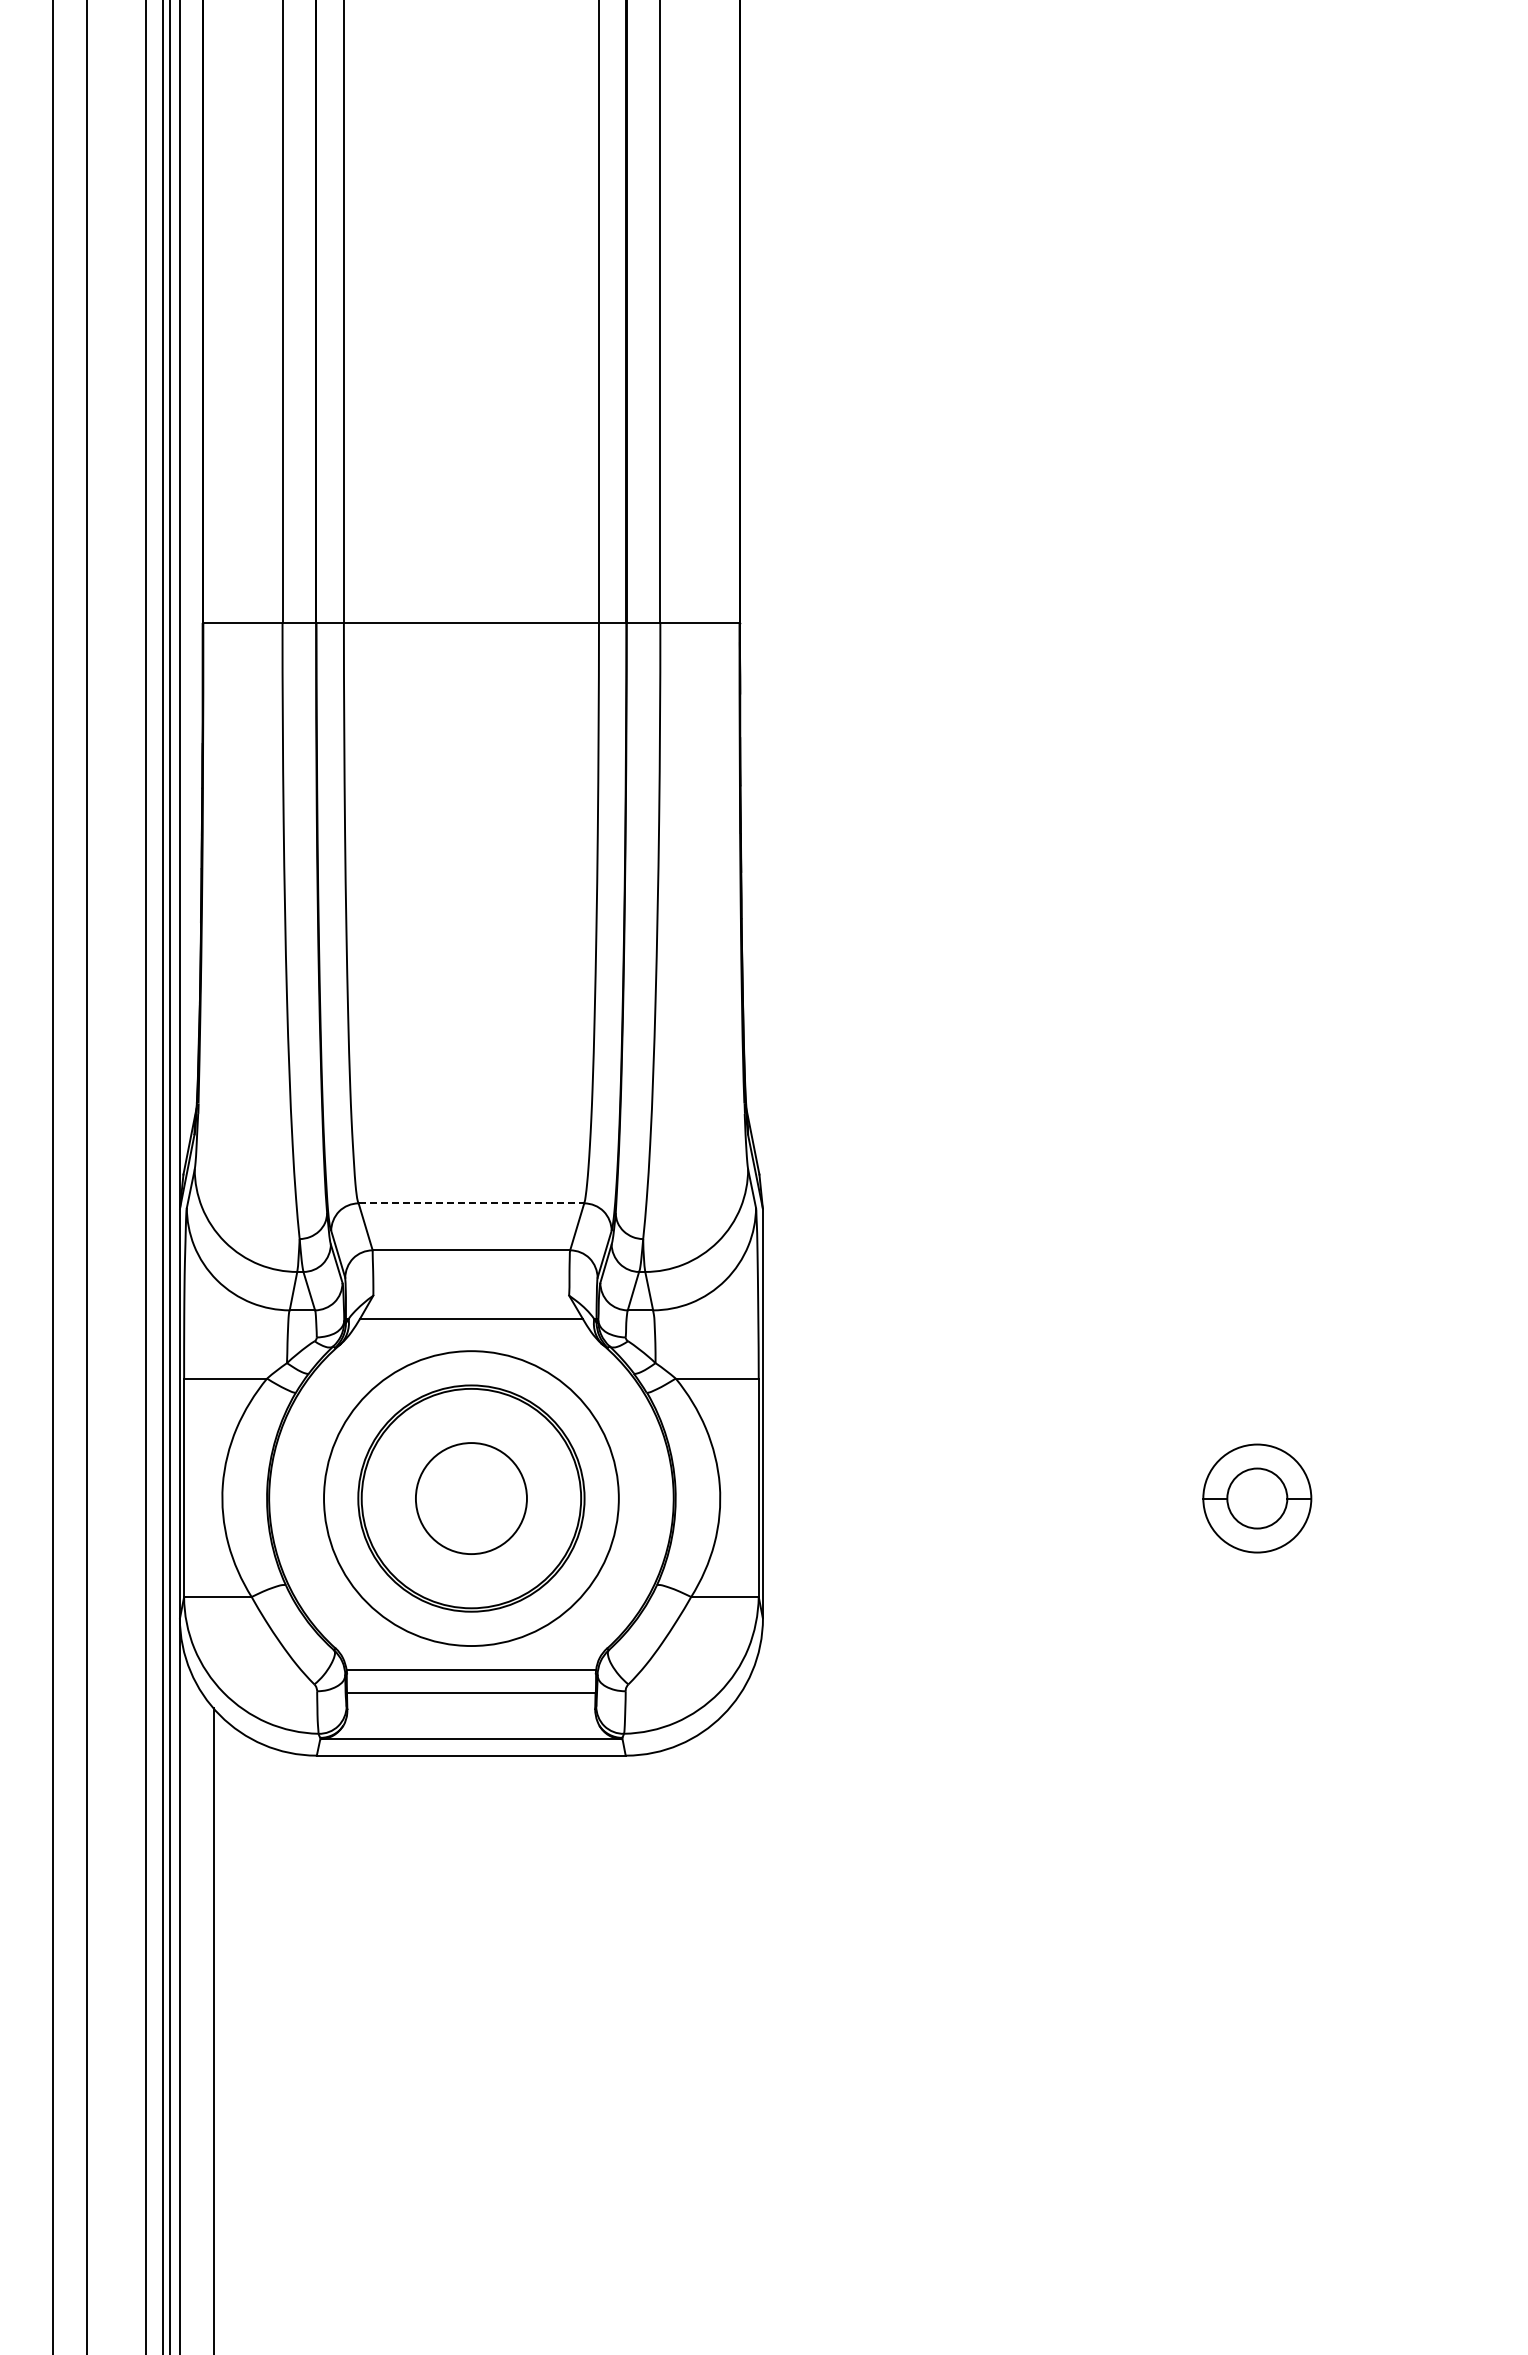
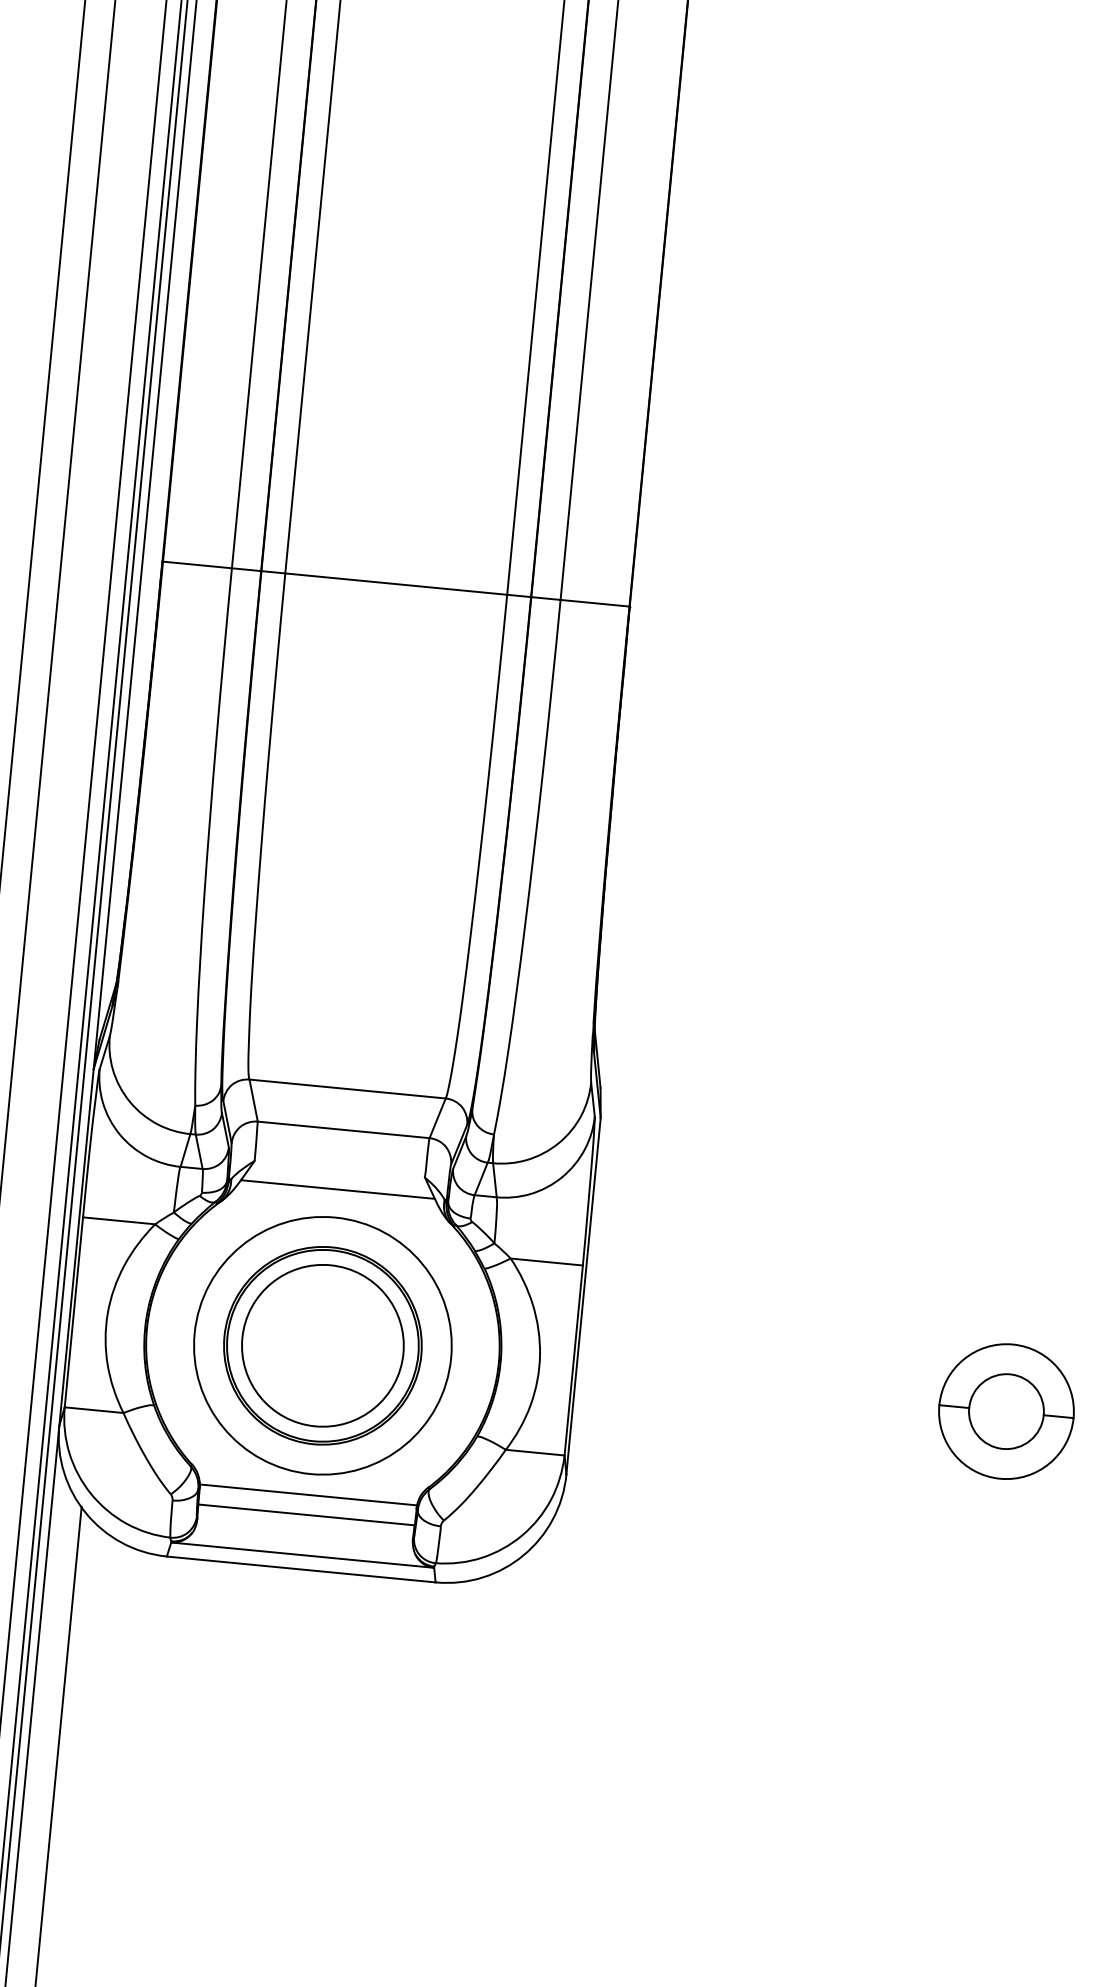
line: (471, 1203) -> (347, 1089), dashed -> solid
circle: (471, 1498) -> (322, 1345), size x1.67
part: (1257, 1498) -> (1006, 1411), size x1.43

